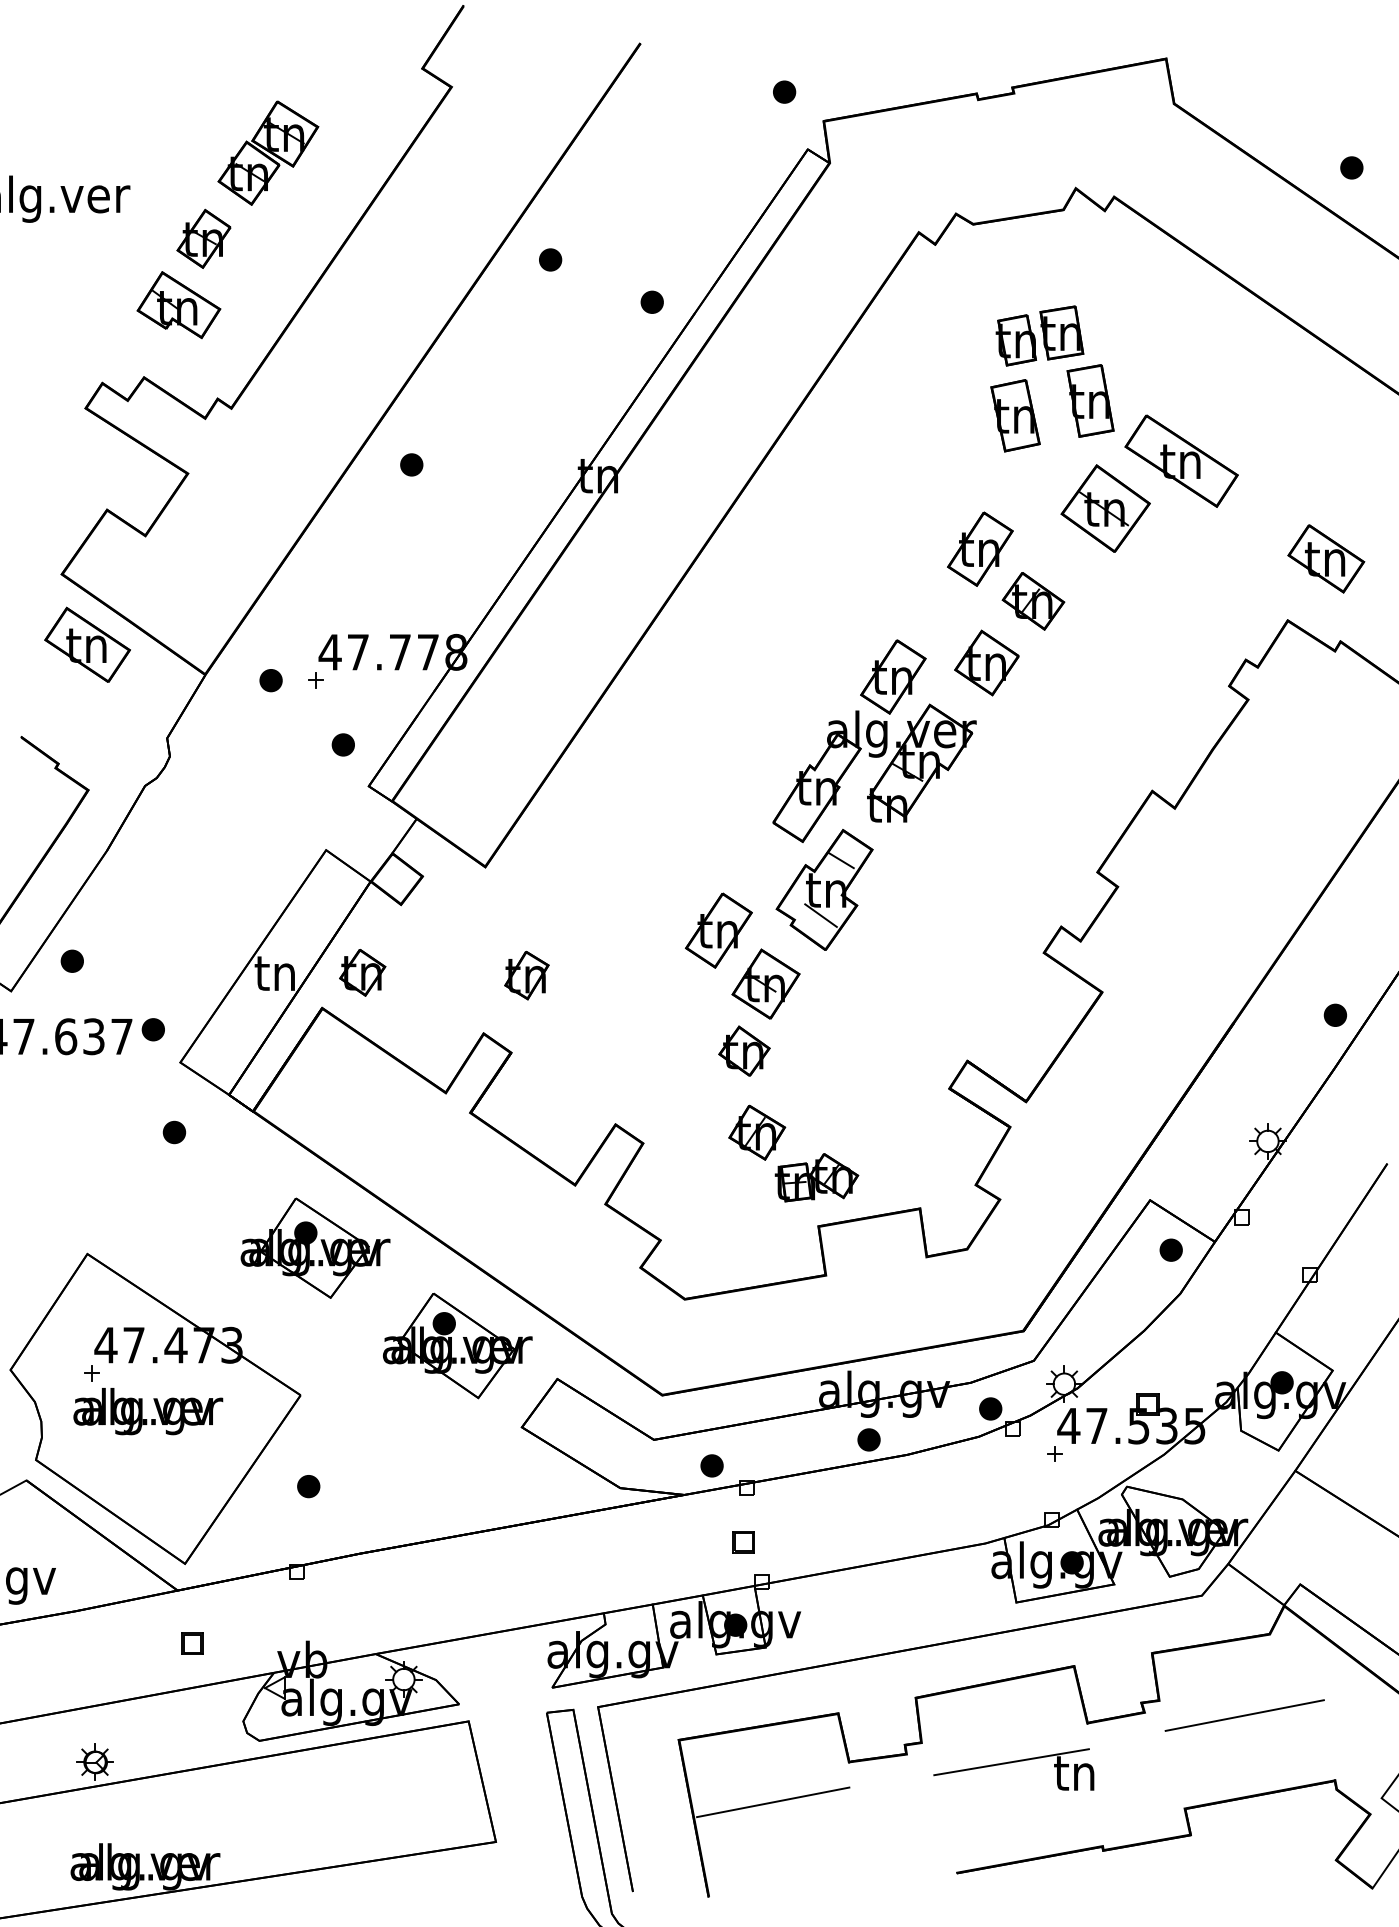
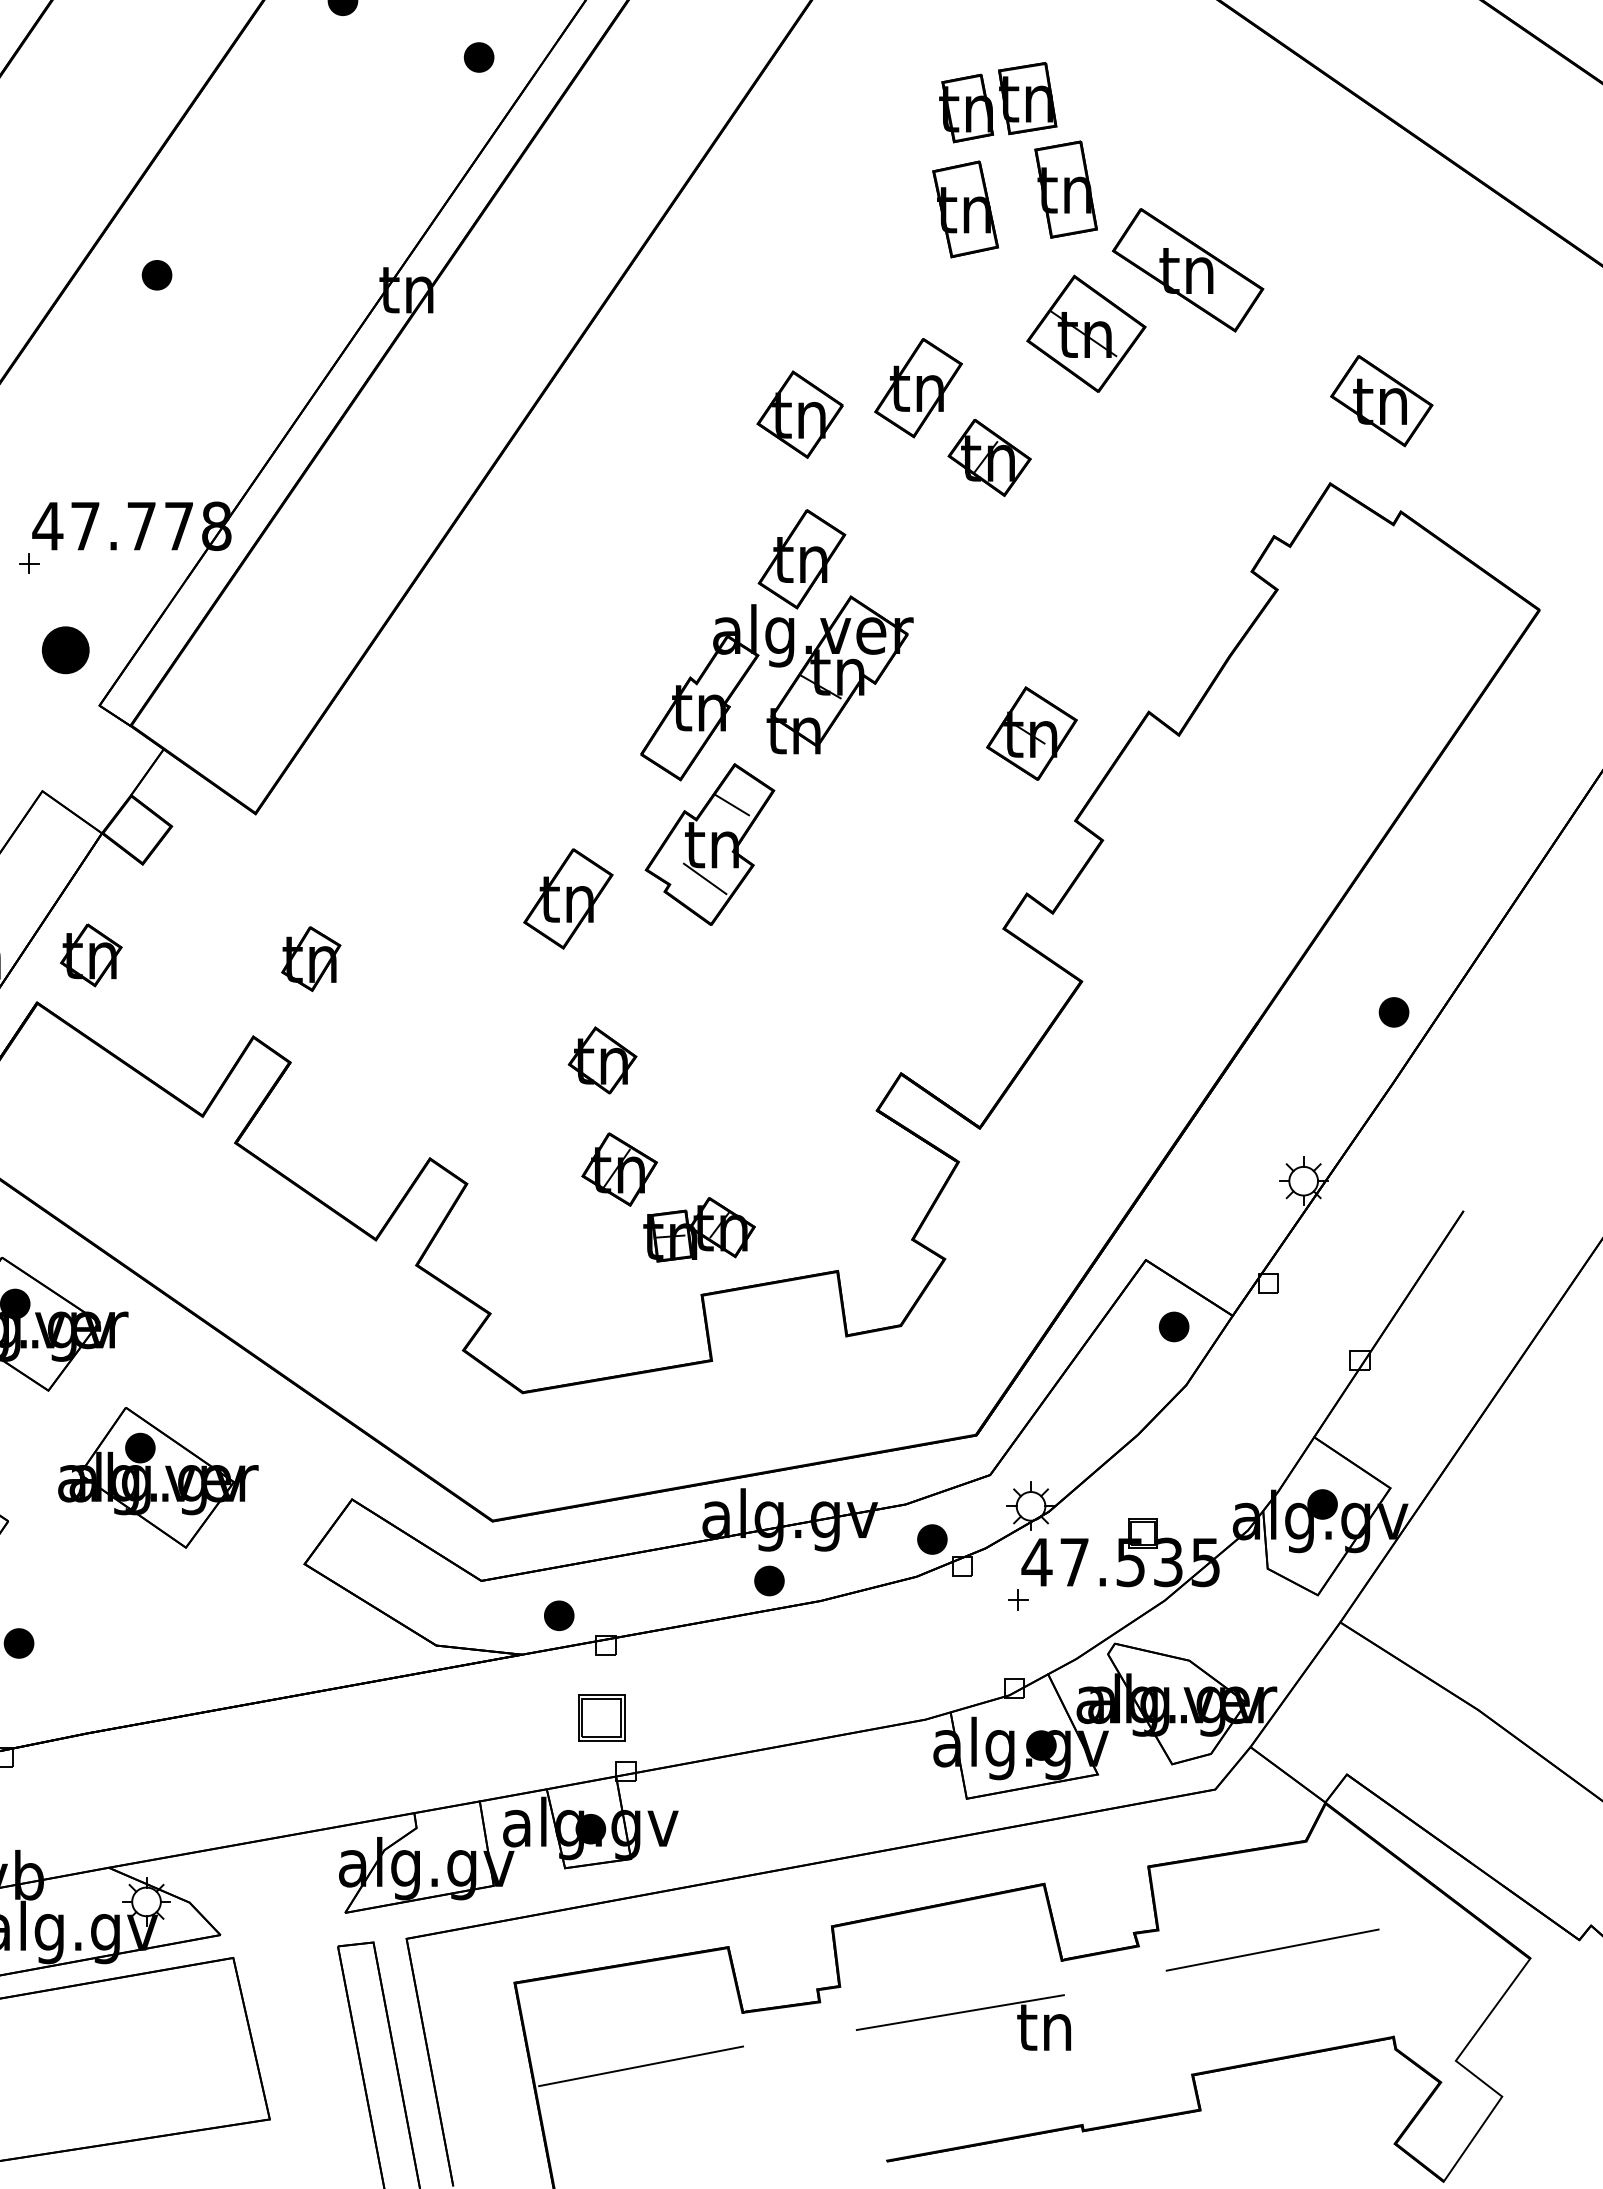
part: (986, 662) -> (799, 413), moved
part: (342, 744) -> (64, 649), size x1.6
part: (765, 983) -> (1031, 732), moved
part: (457, 1345) -> (158, 1477), moved
part: (743, 1542) -> (601, 1718), size x1.6

